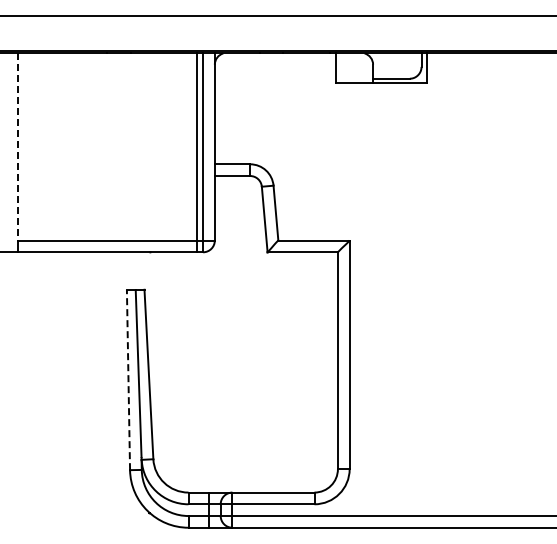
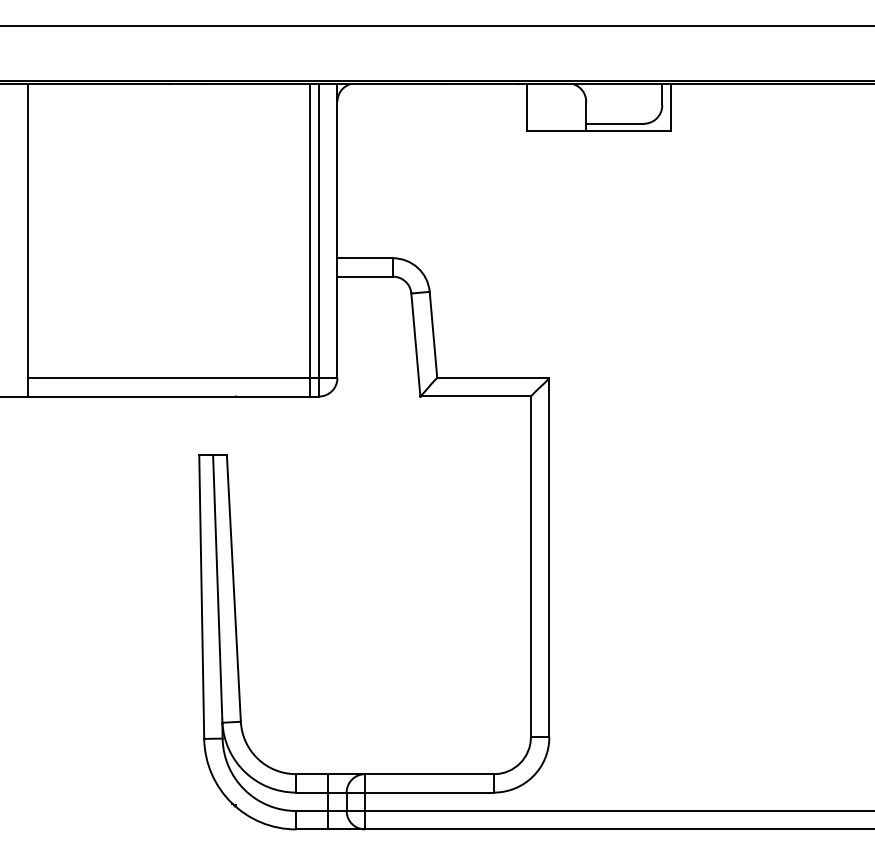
line: (17, 147) -> (27, 231), dashed -> solid
line: (128, 379) -> (201, 596), dashed -> solid

